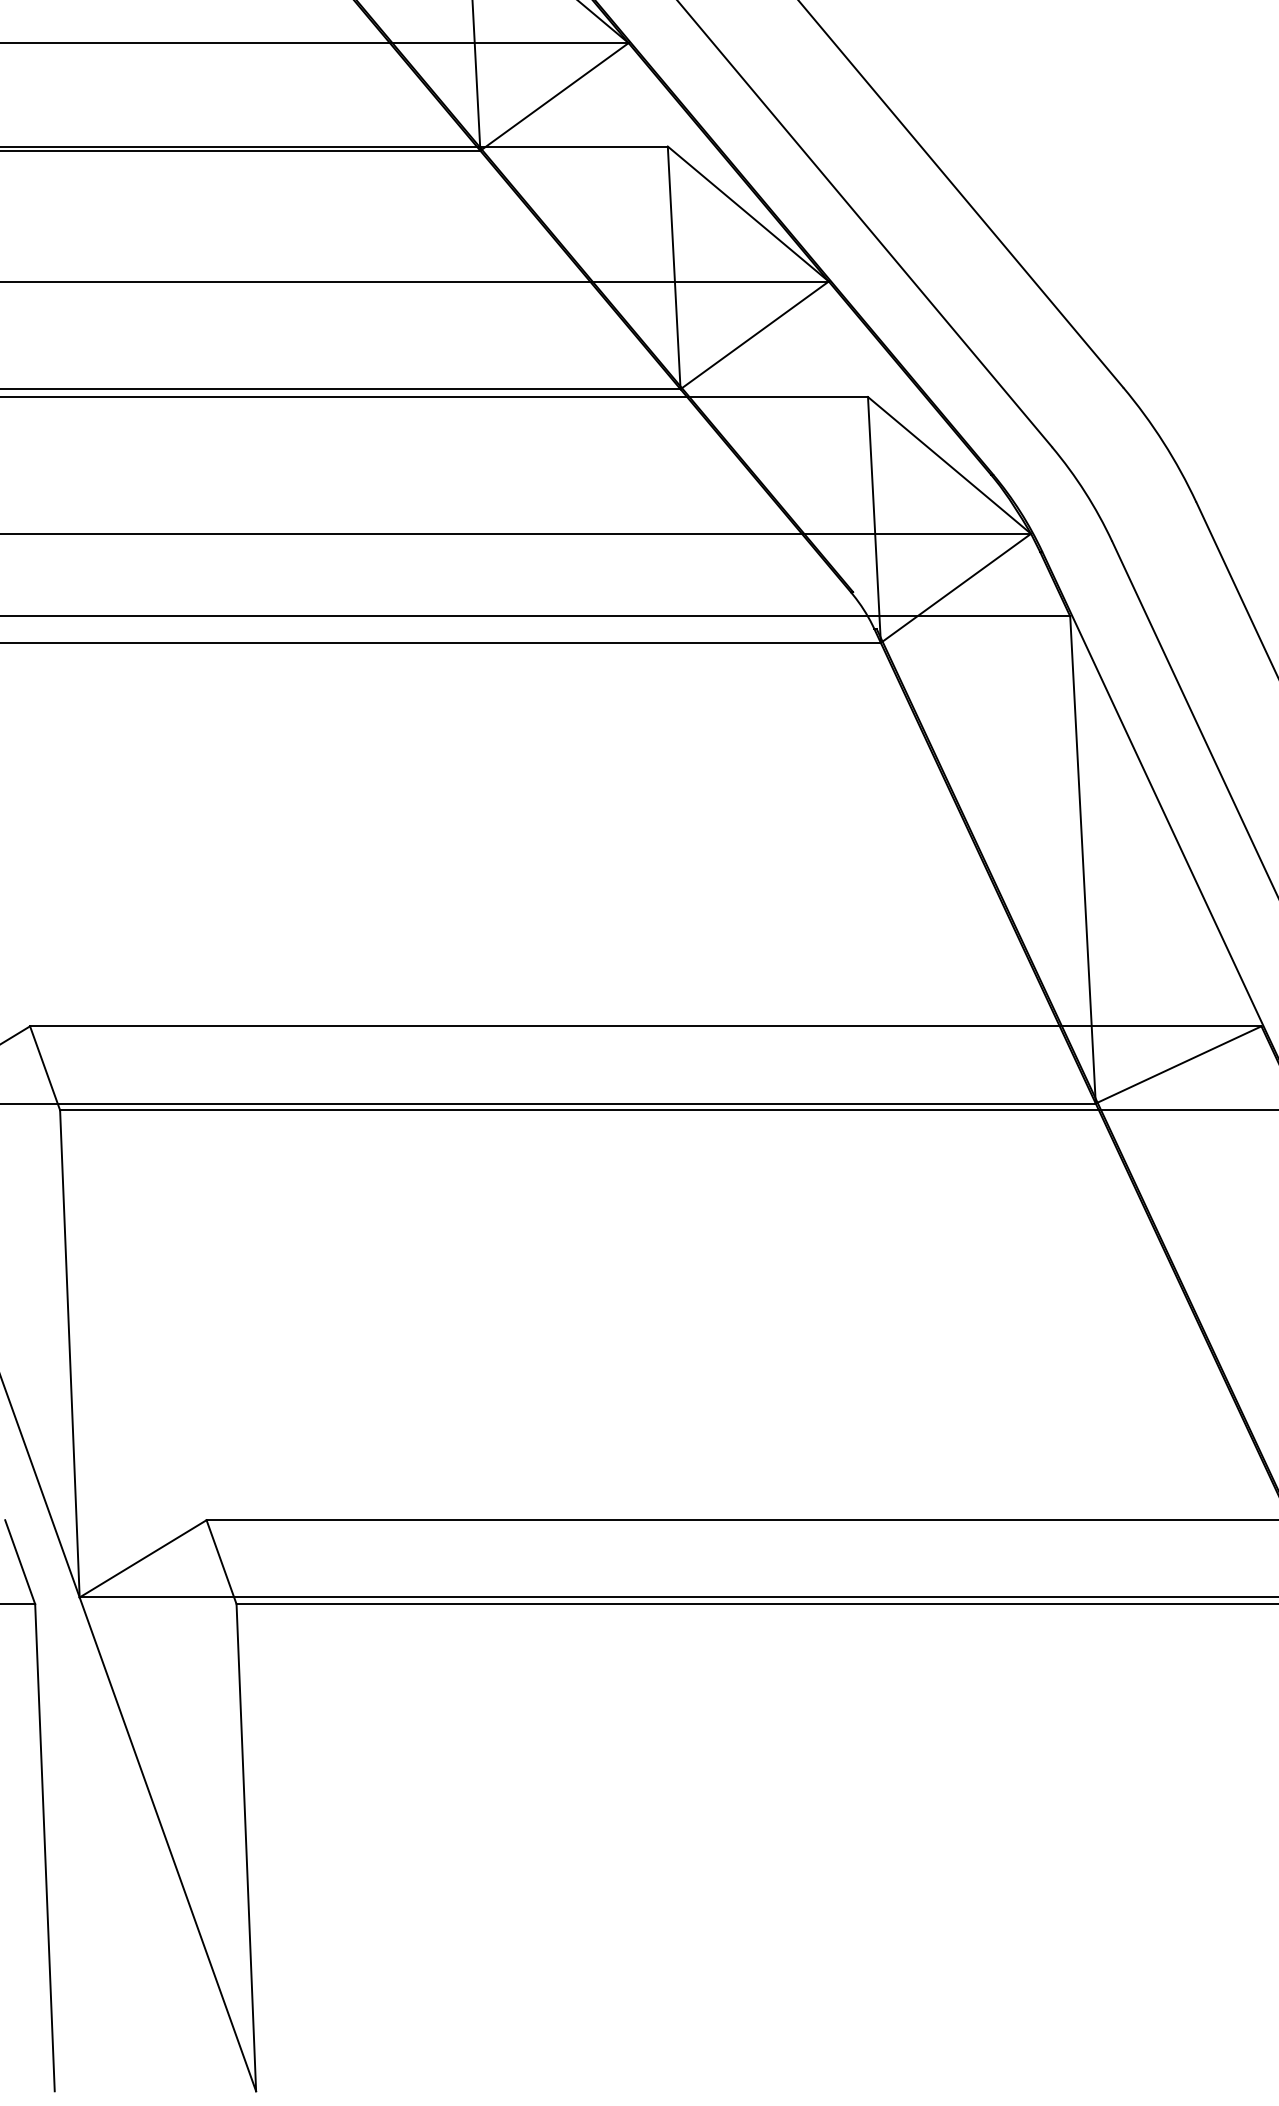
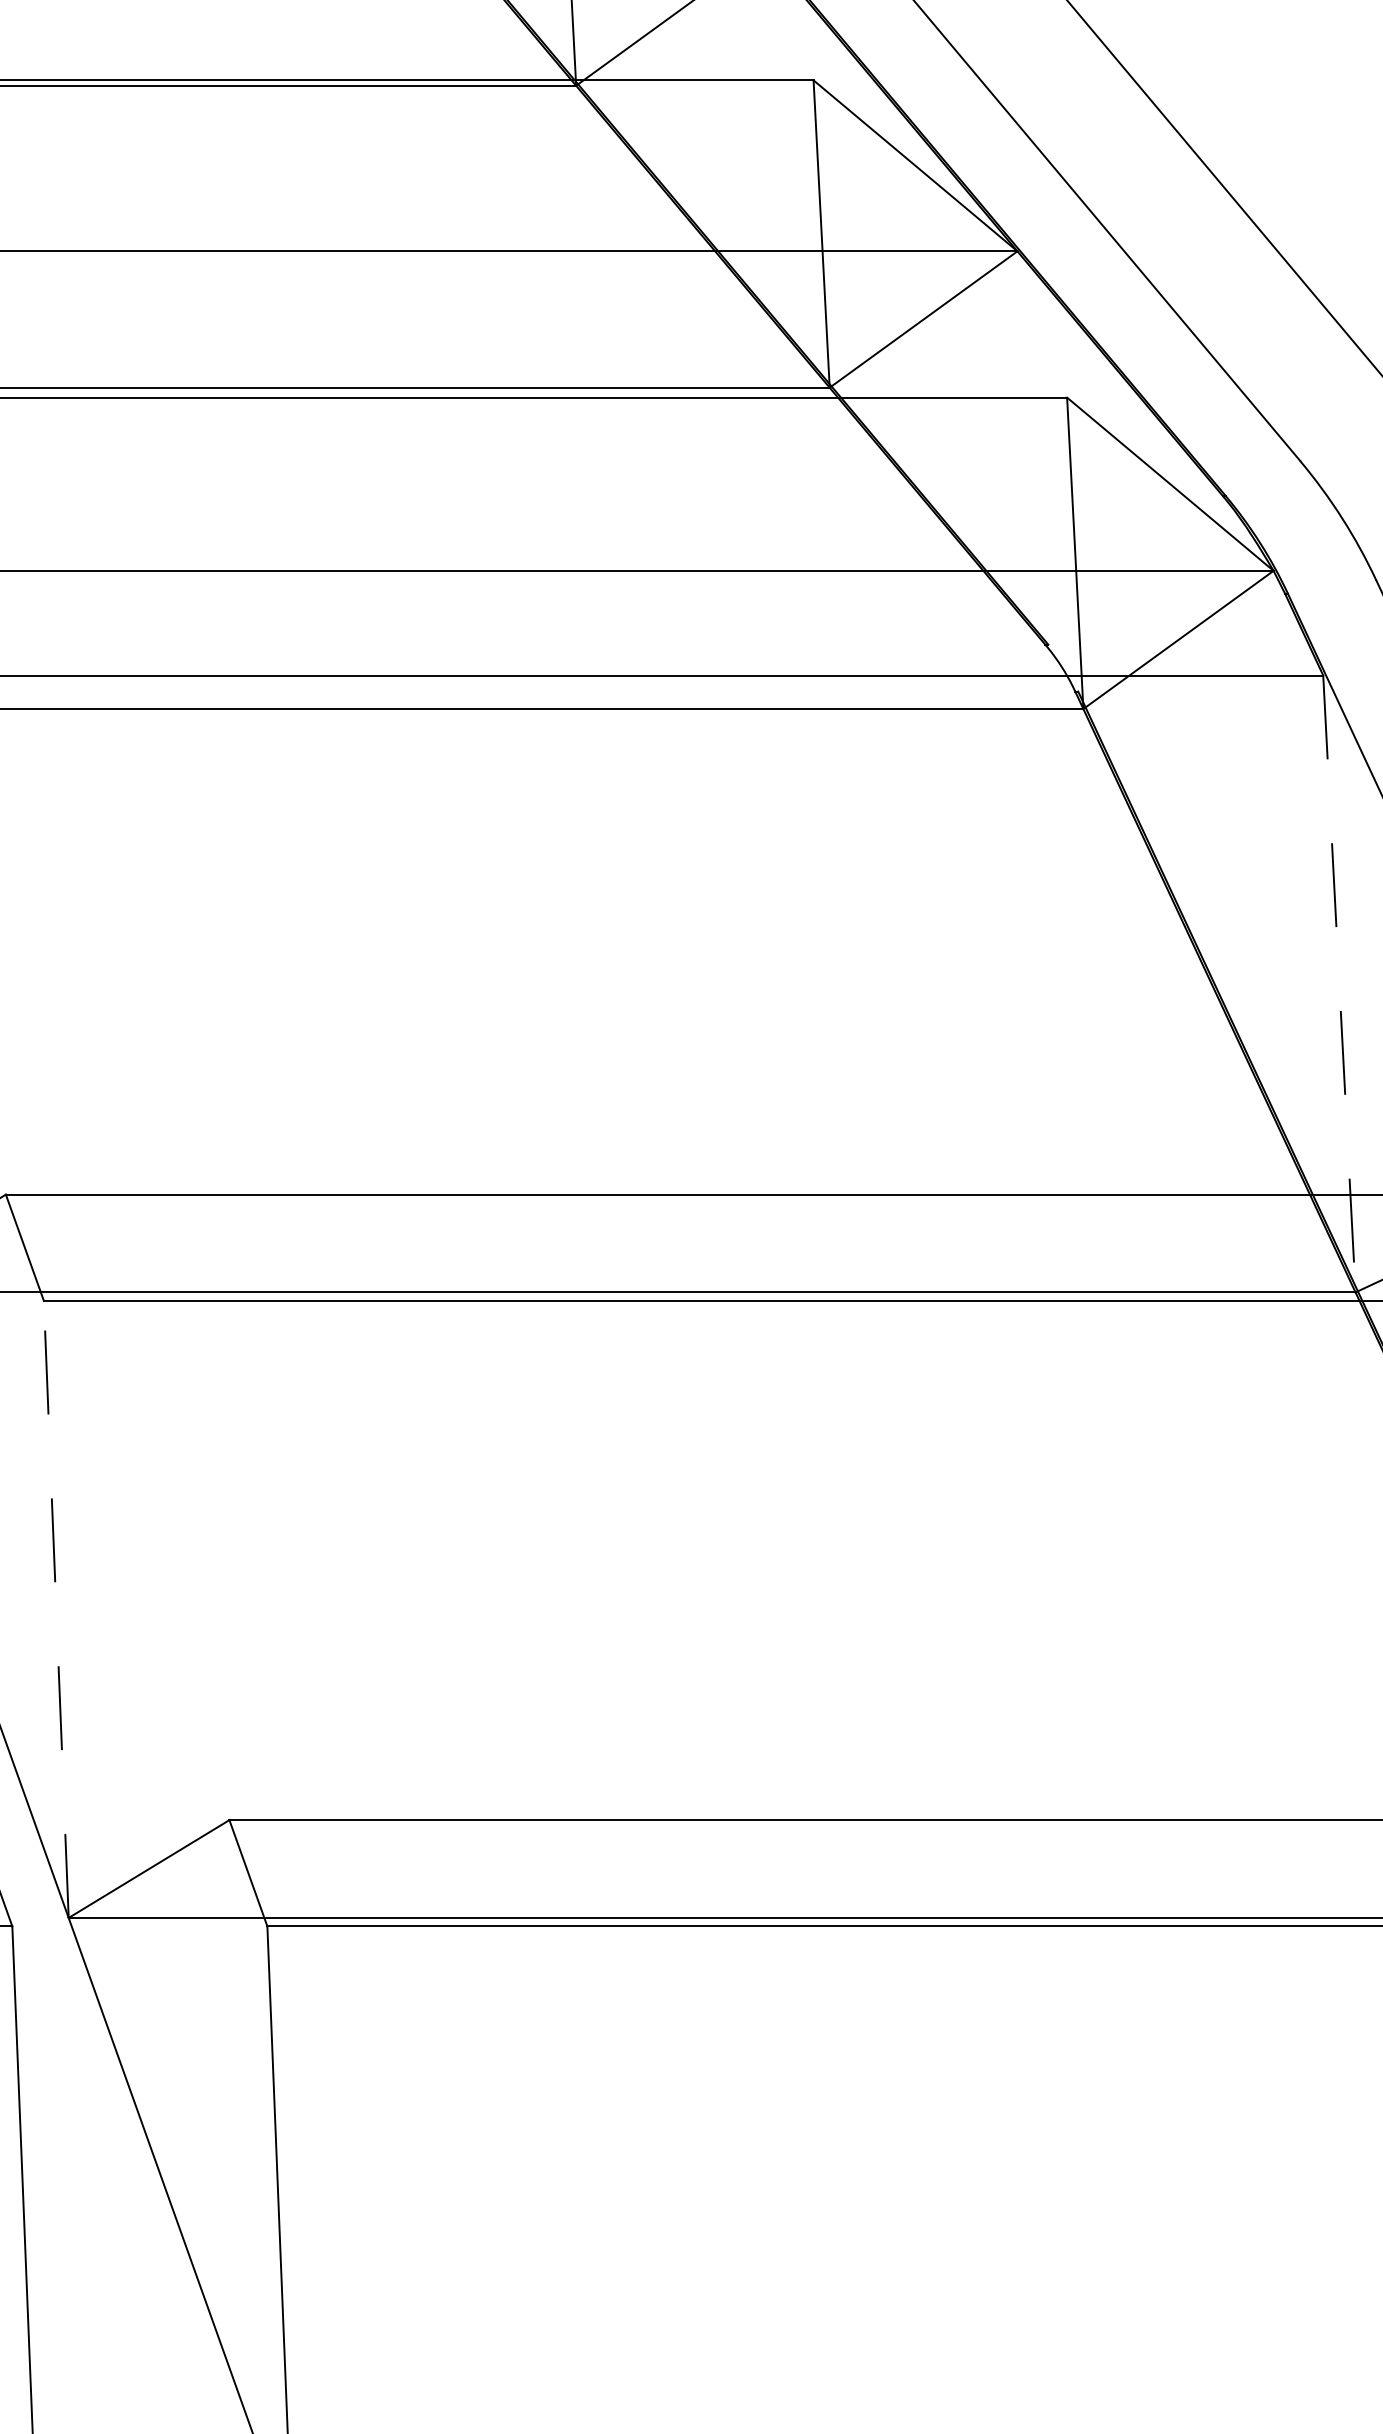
line: (1082, 859) -> (1338, 983), solid -> dashed
line: (69, 1353) -> (55, 1608), solid -> dashed

